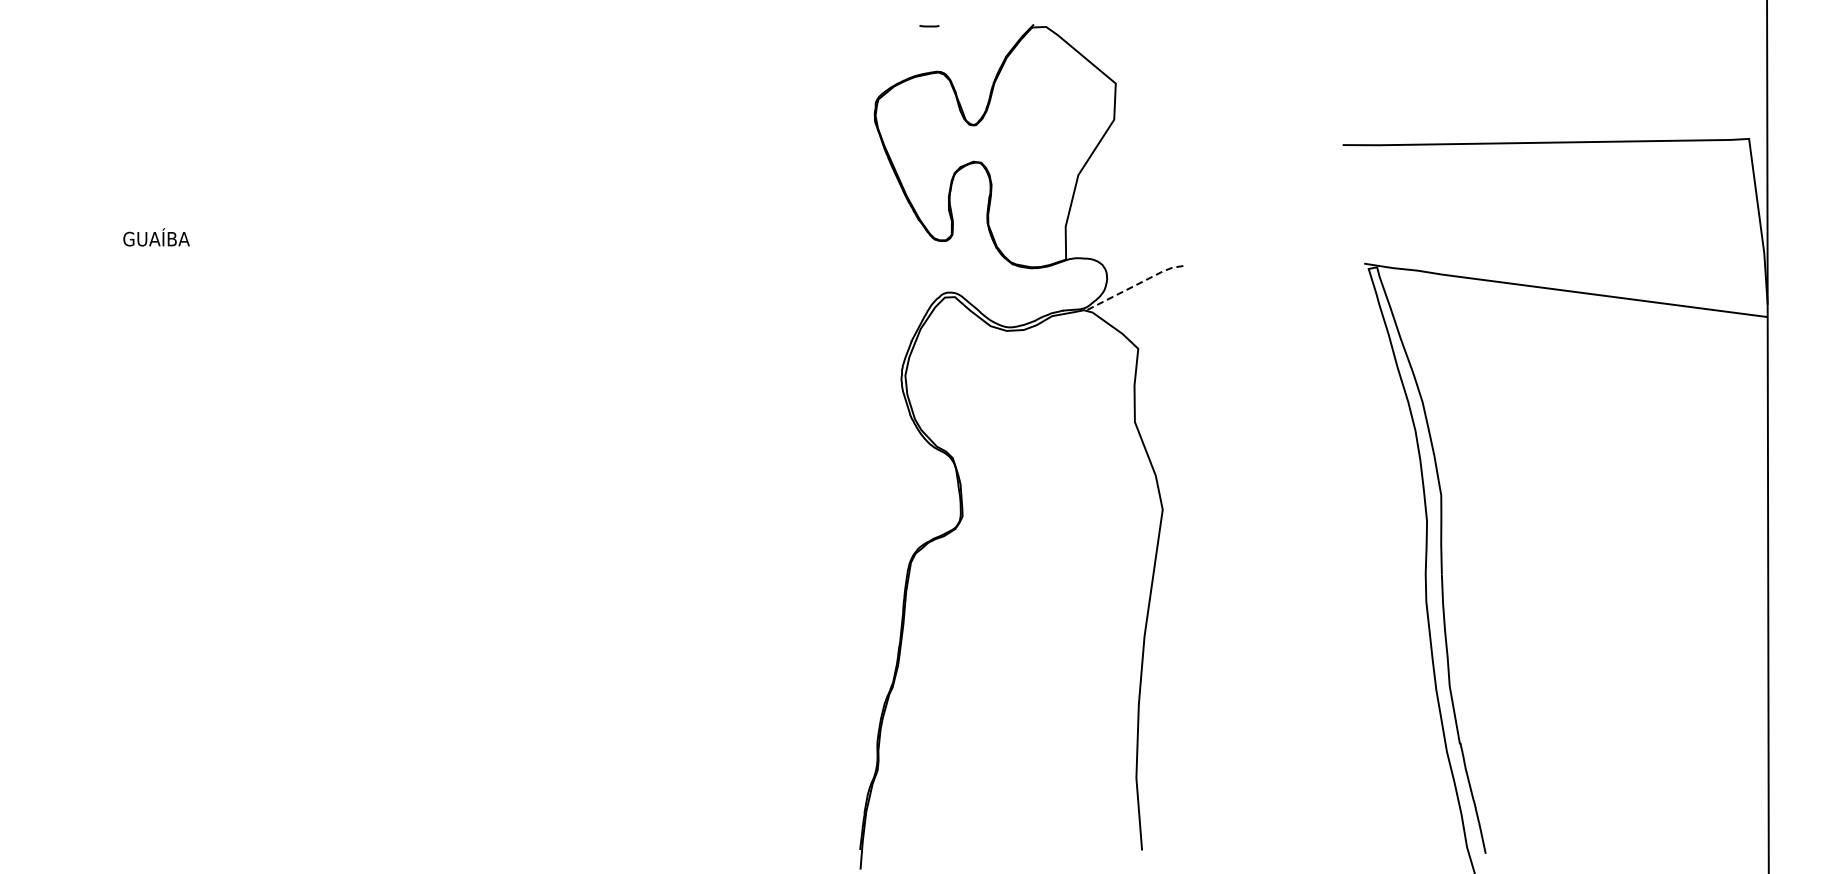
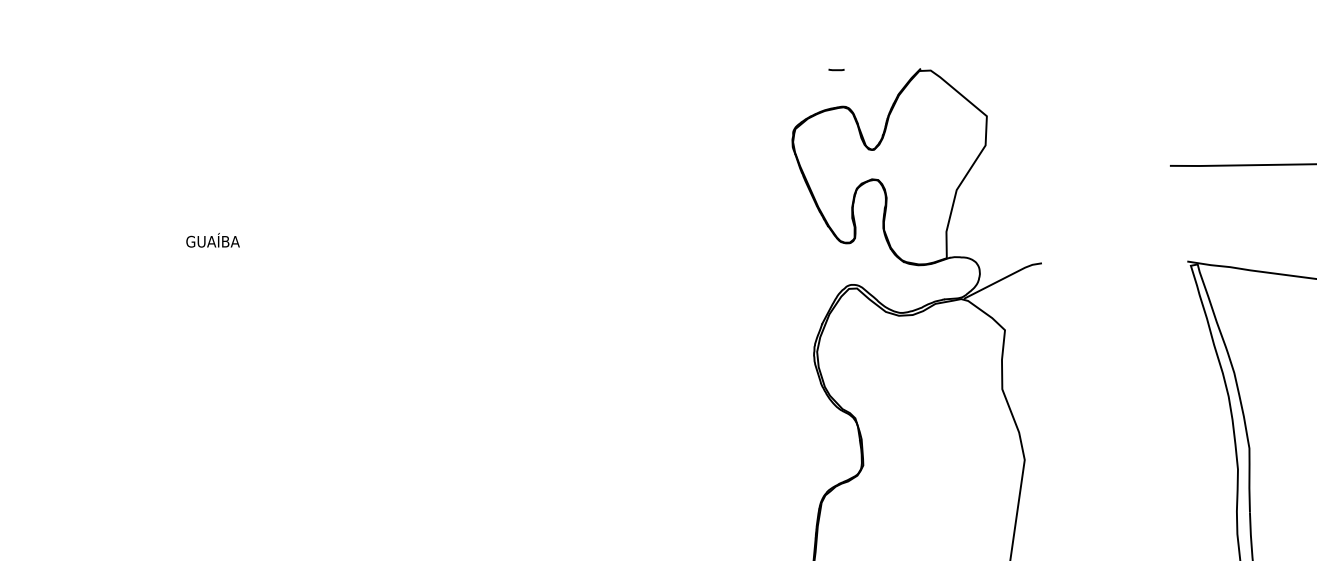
line: (1135, 285) -> (1002, 279), dashed -> solid

